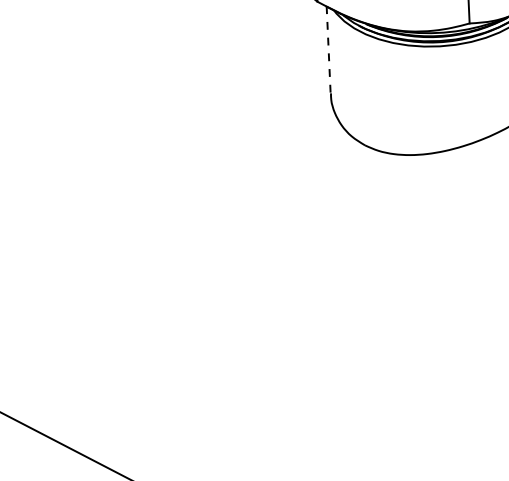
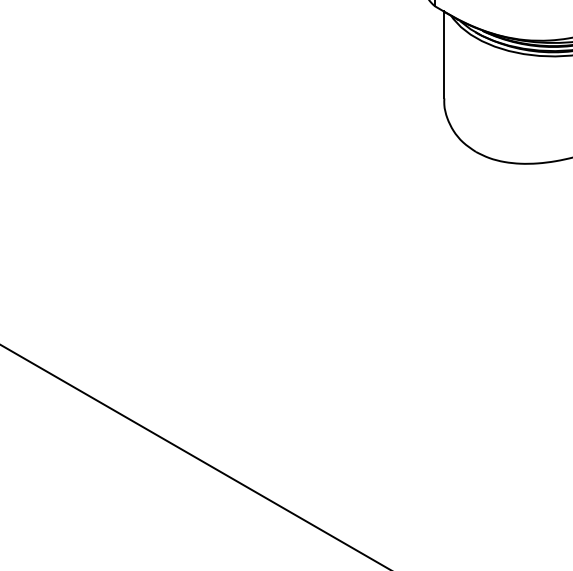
line: (328, 49) -> (443, 54), dashed -> solid

